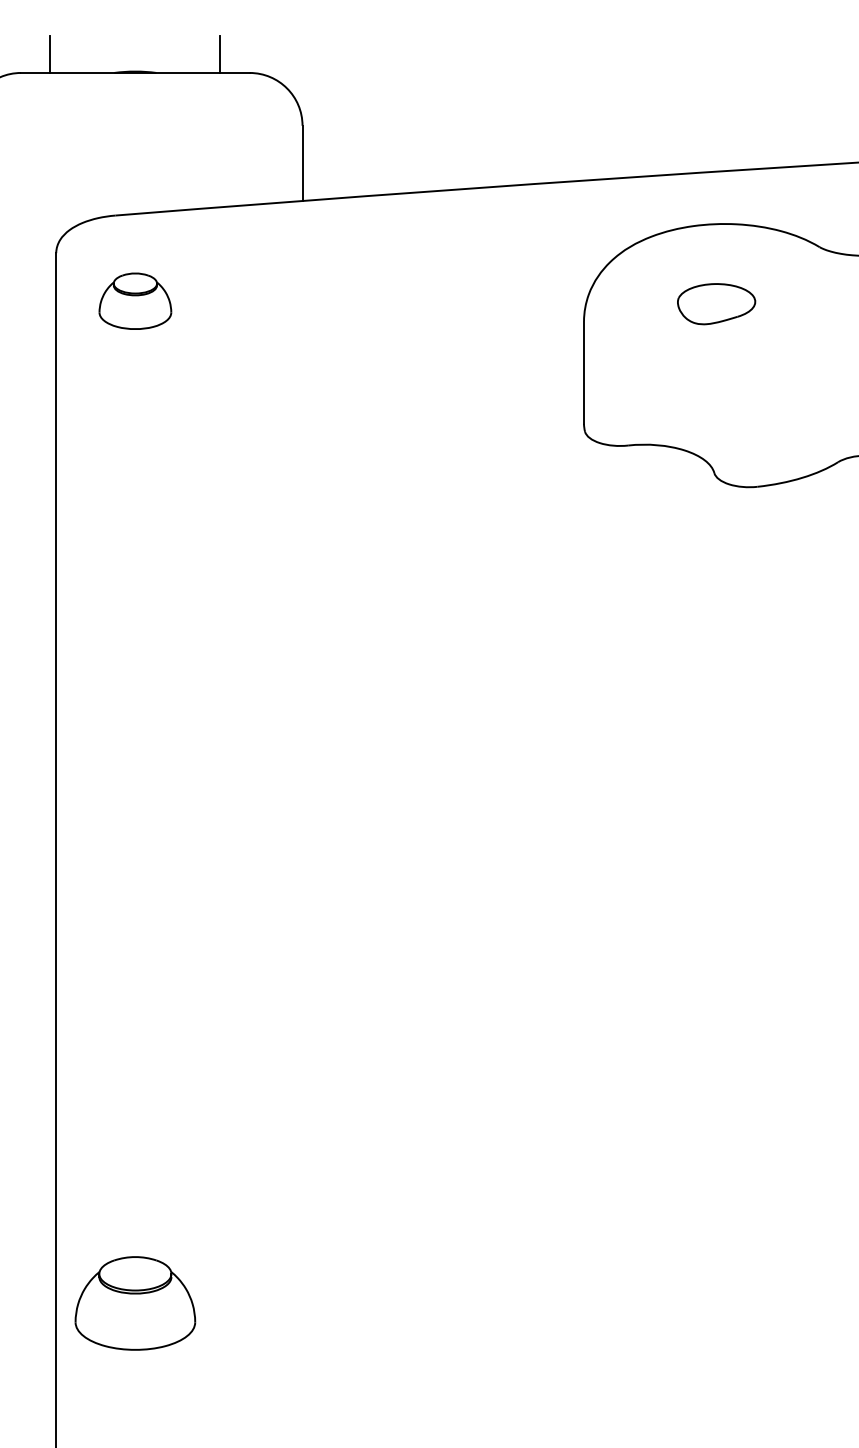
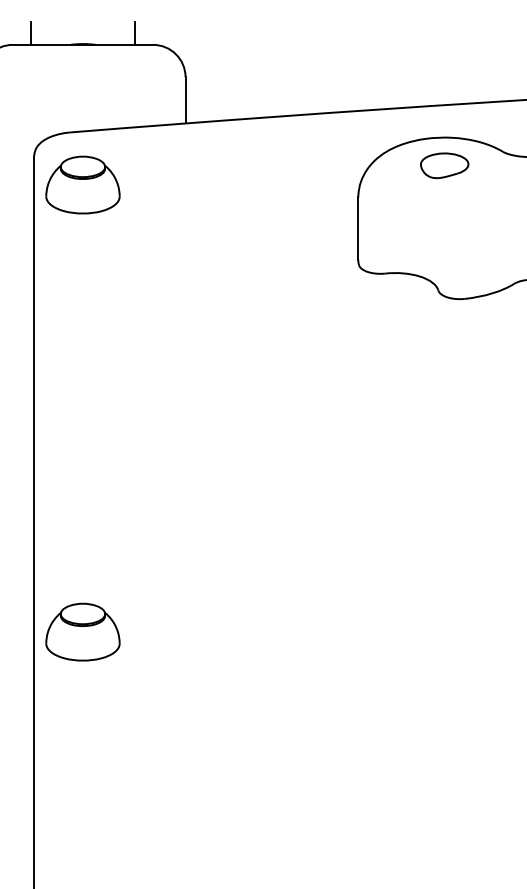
part: (134, 300) -> (82, 184), size x1.67
part: (716, 303) -> (444, 165), moved
part: (134, 1302) -> (82, 631), moved

